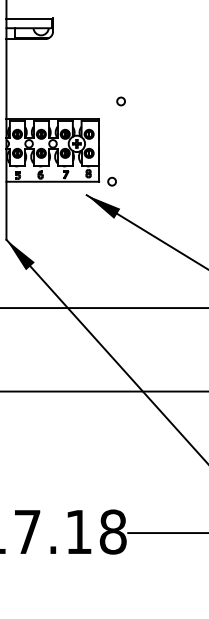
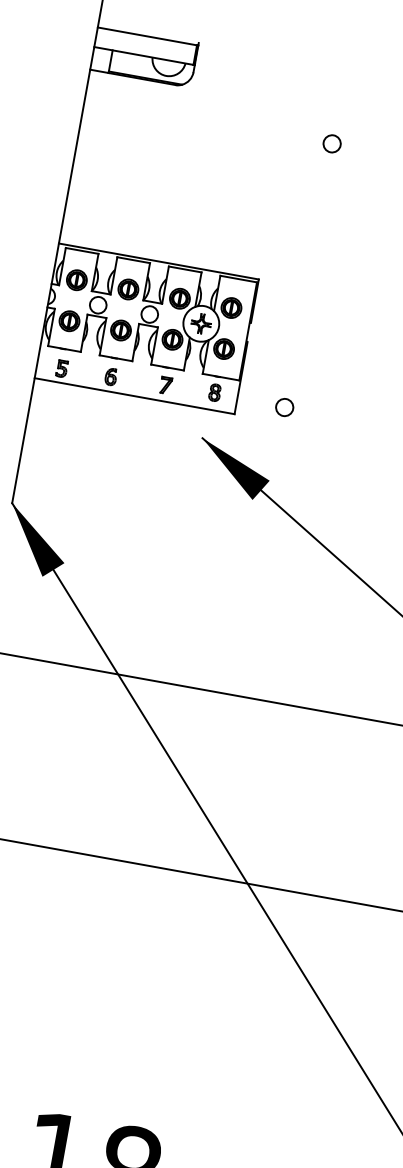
circle: (120, 101) -> (330, 143), moved
circle: (111, 181) -> (283, 406), moved

